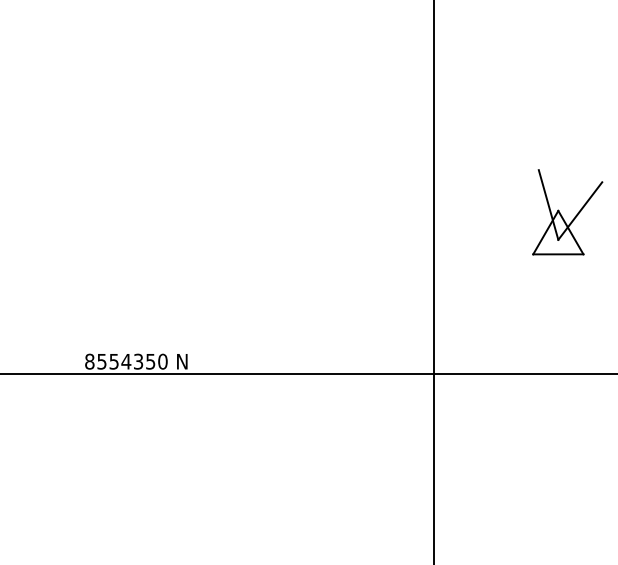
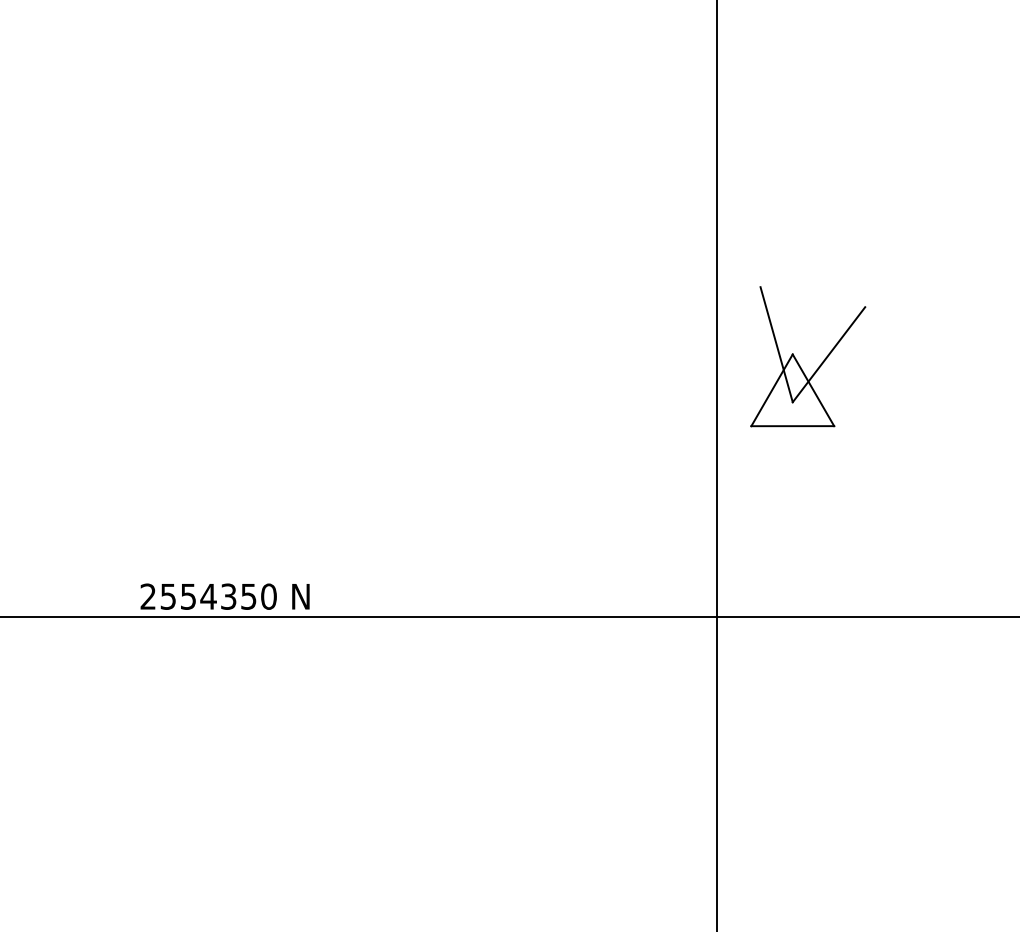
part: (567, 212) -> (807, 357), moved
text: (89, 361) -> (147, 596), 8554350 -> 2554350

